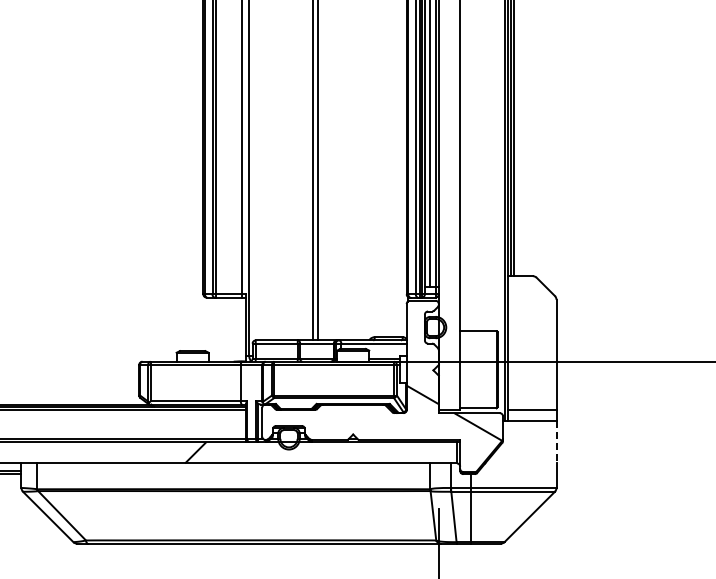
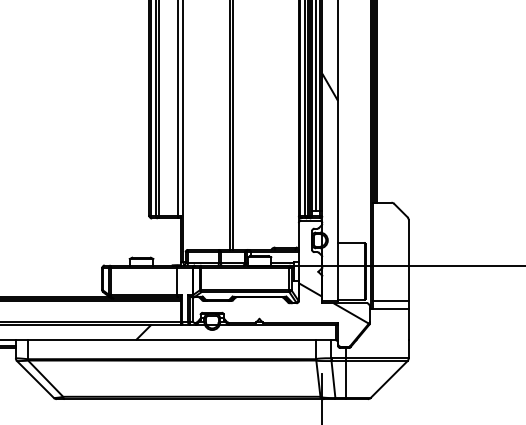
hatch: (449, 118) -> (330, 86), added
line: (556, 442) -> (408, 324), dashed -> solid

